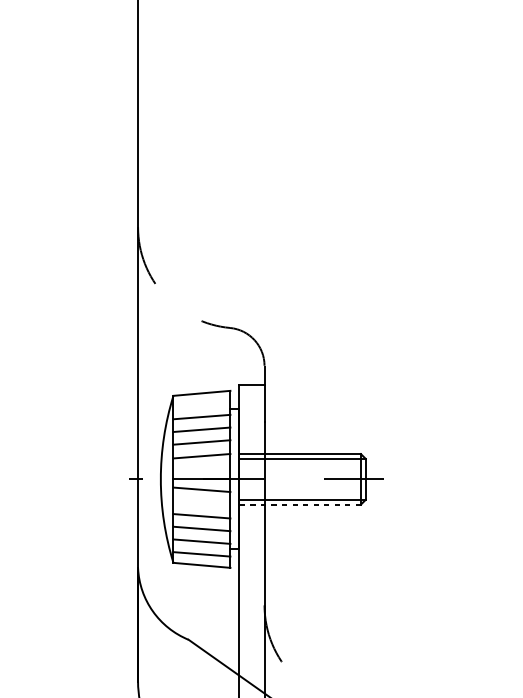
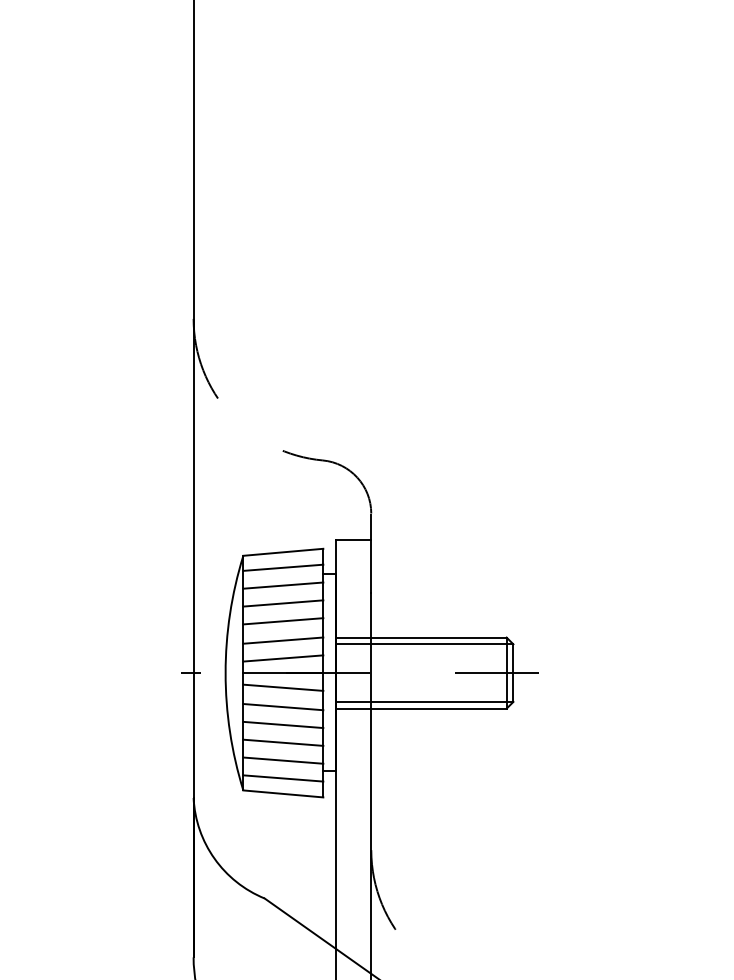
line: (202, 404) -> (283, 567), added
line: (202, 468) -> (283, 658), added
line: (202, 503) -> (283, 707), added
line: (299, 504) -> (420, 708), dashed -> solid

